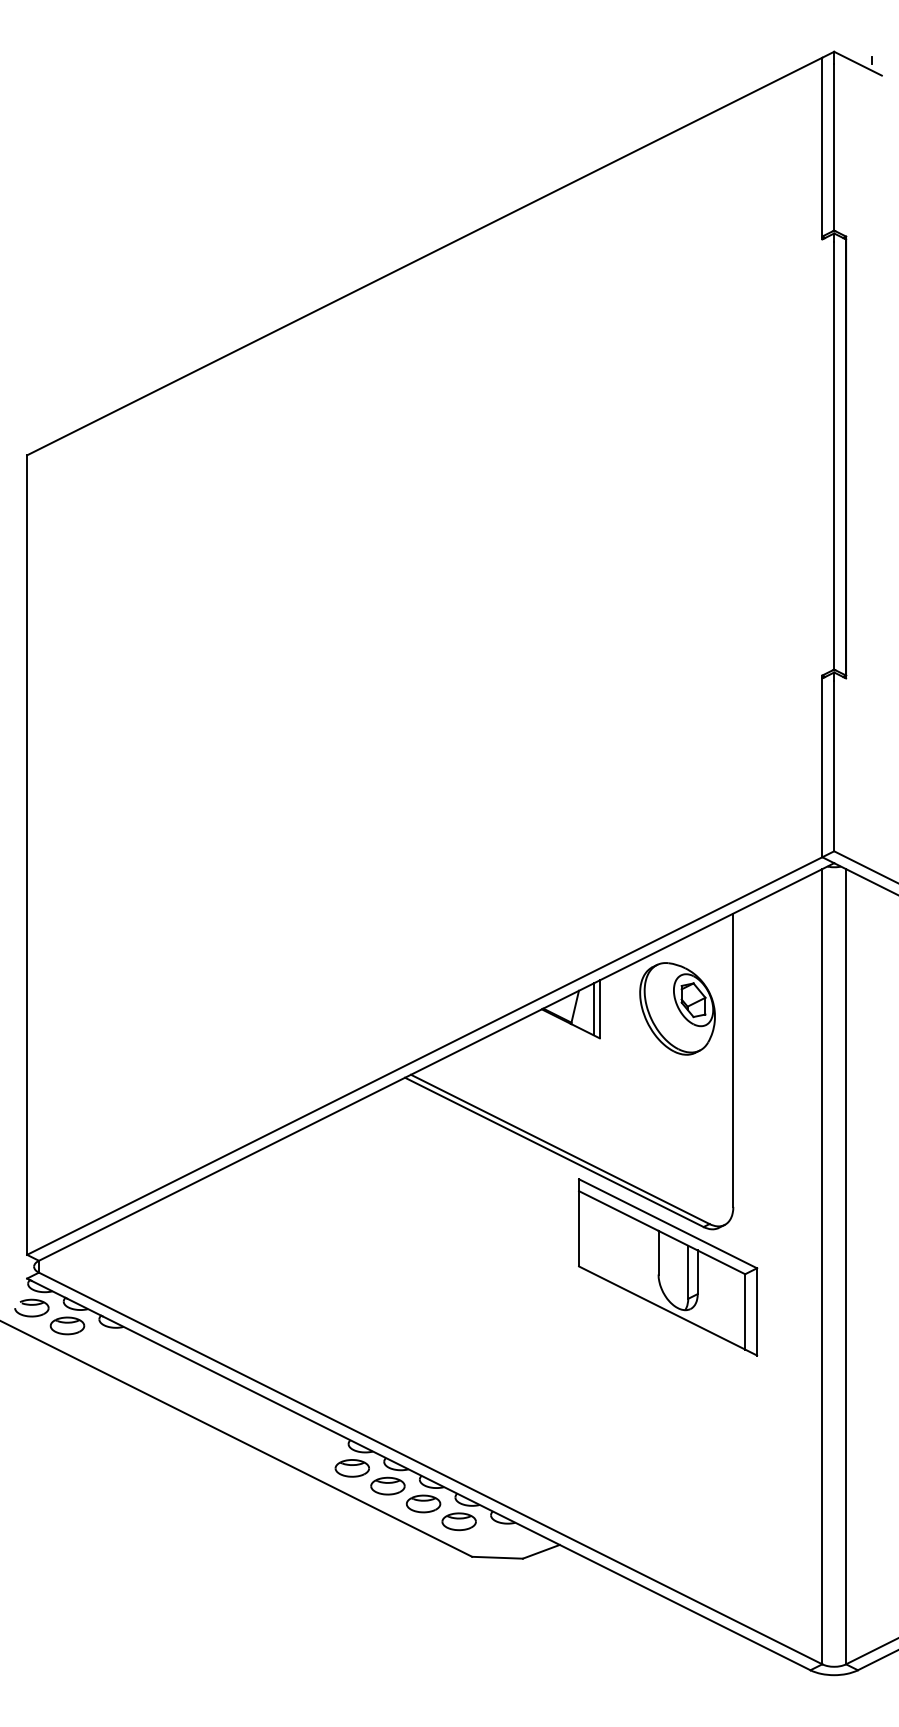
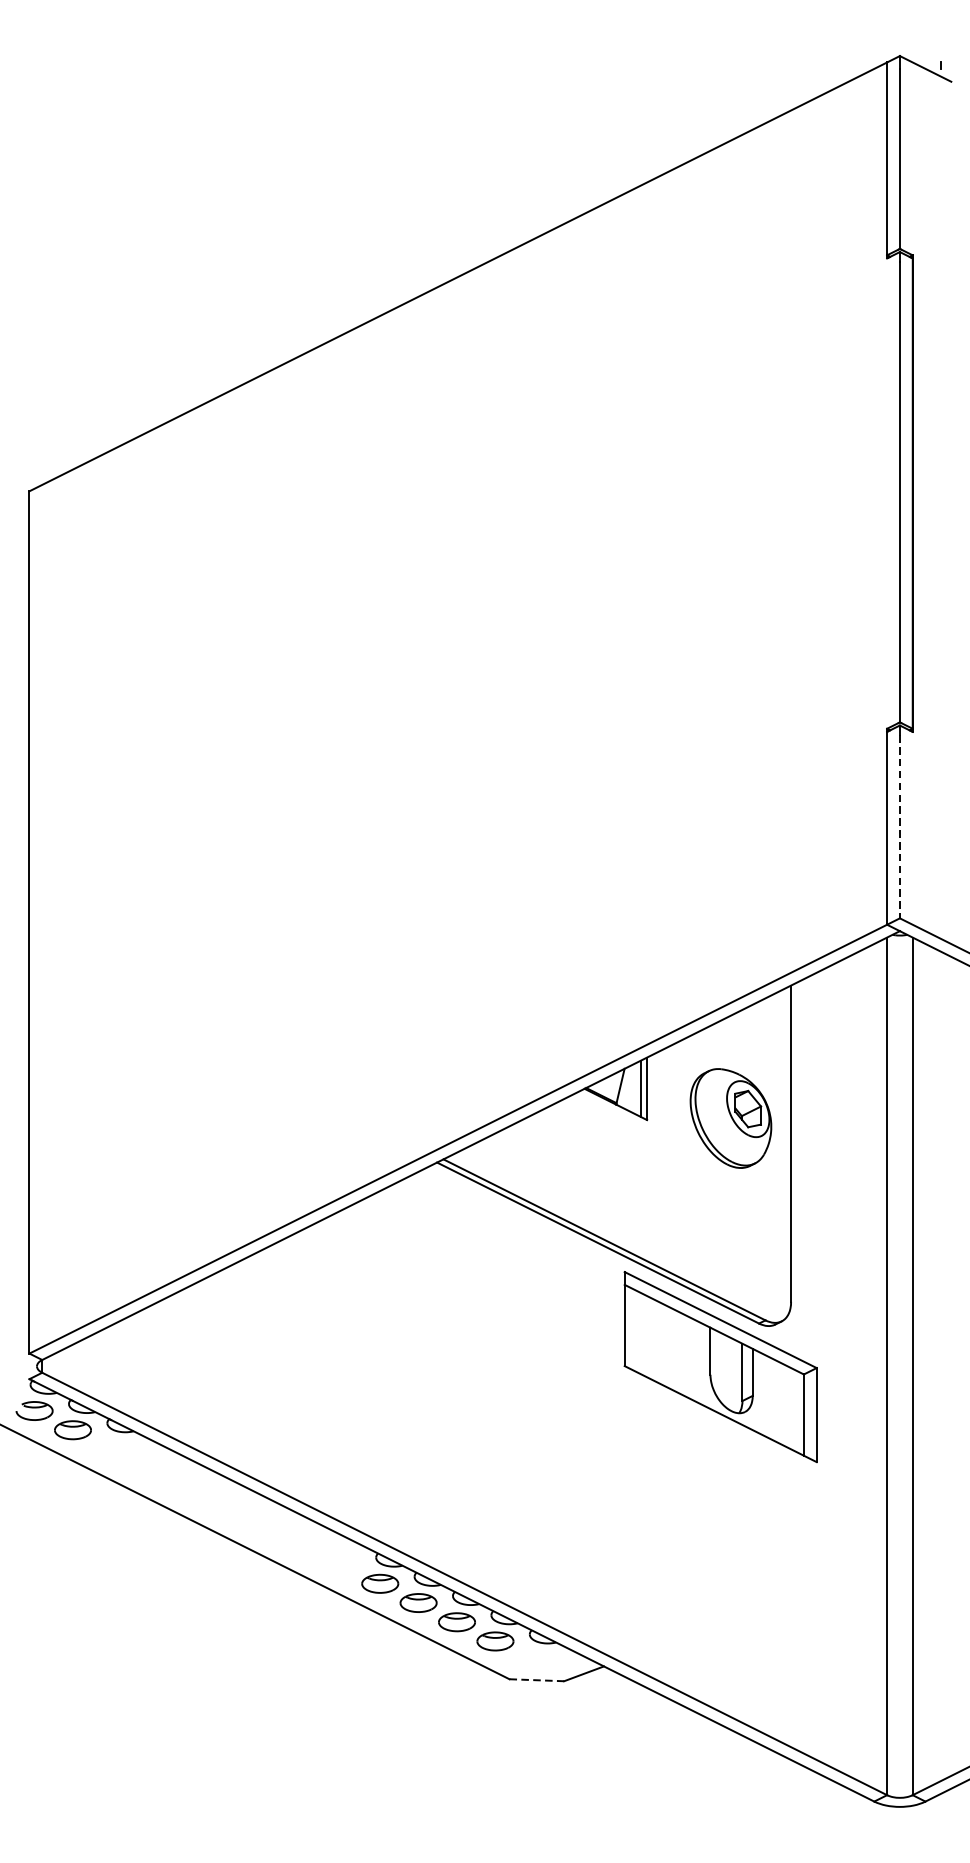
line: (834, 766) -> (900, 826), solid -> dashed
part: (677, 1008) -> (730, 1118), moved
line: (498, 1557) -> (537, 1679), solid -> dashed

